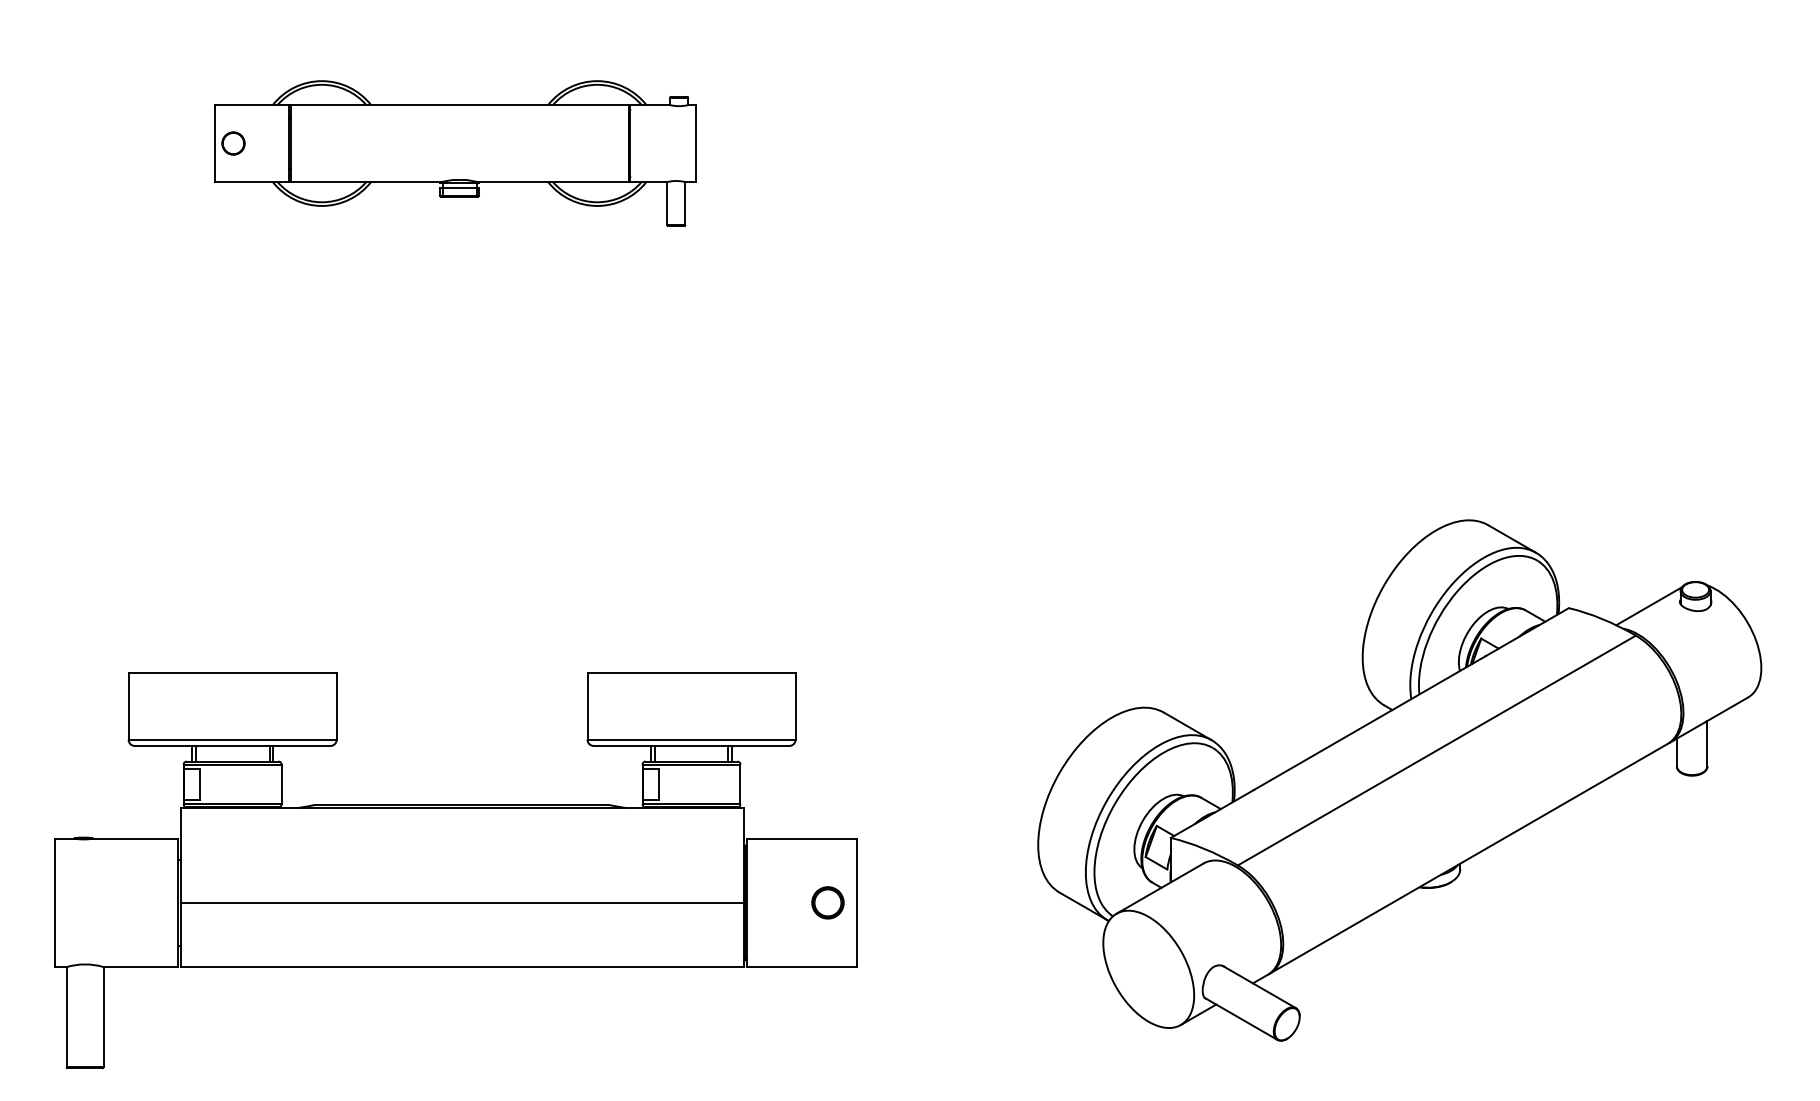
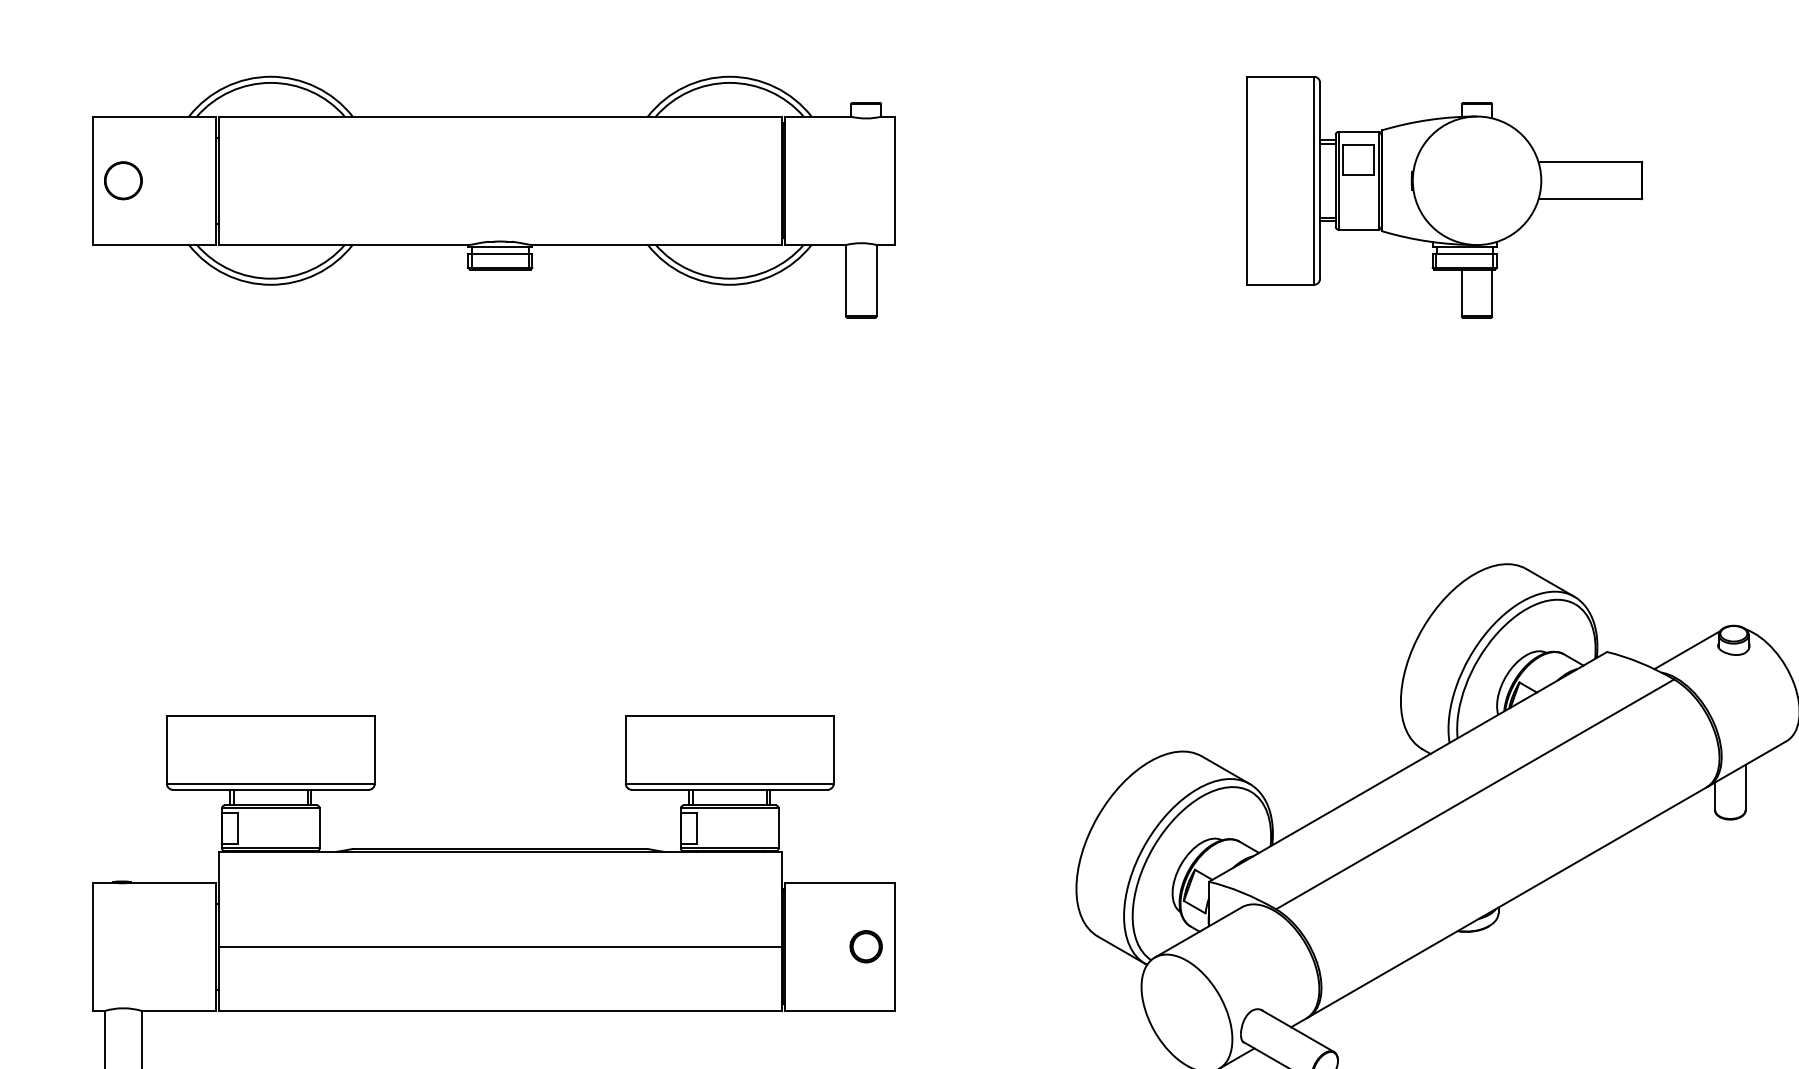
part: (455, 153) -> (493, 197), size x1.67
part: (1406, 153) -> (1444, 197), added

